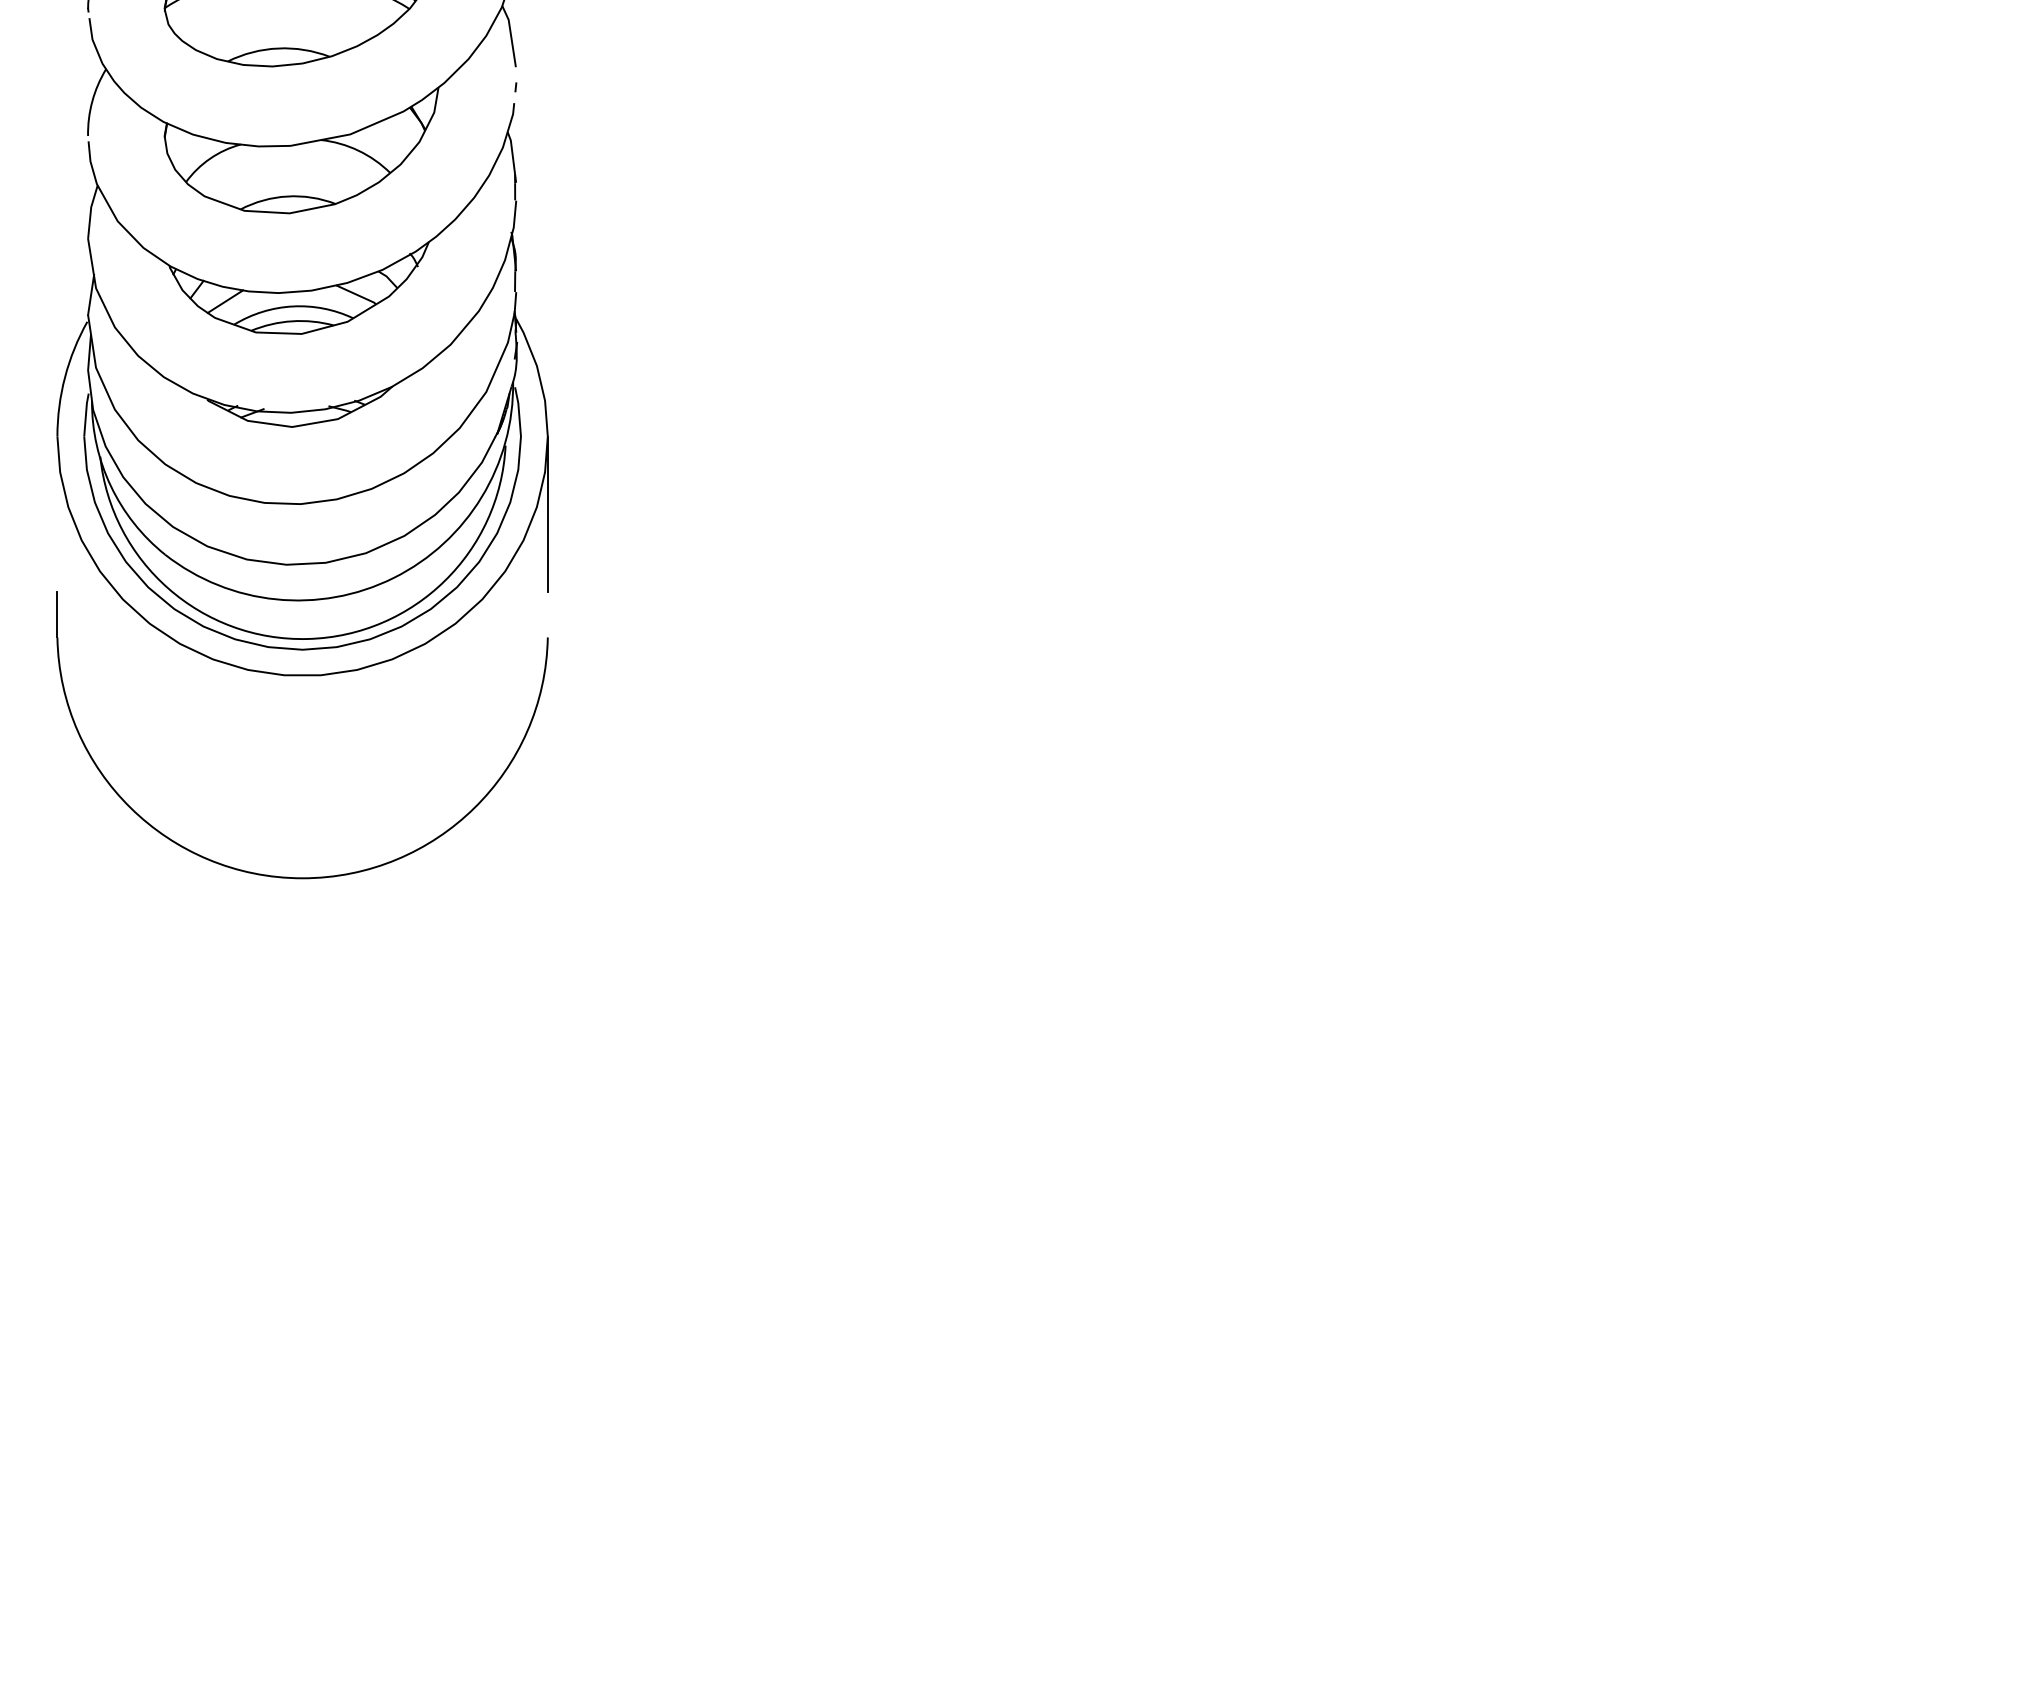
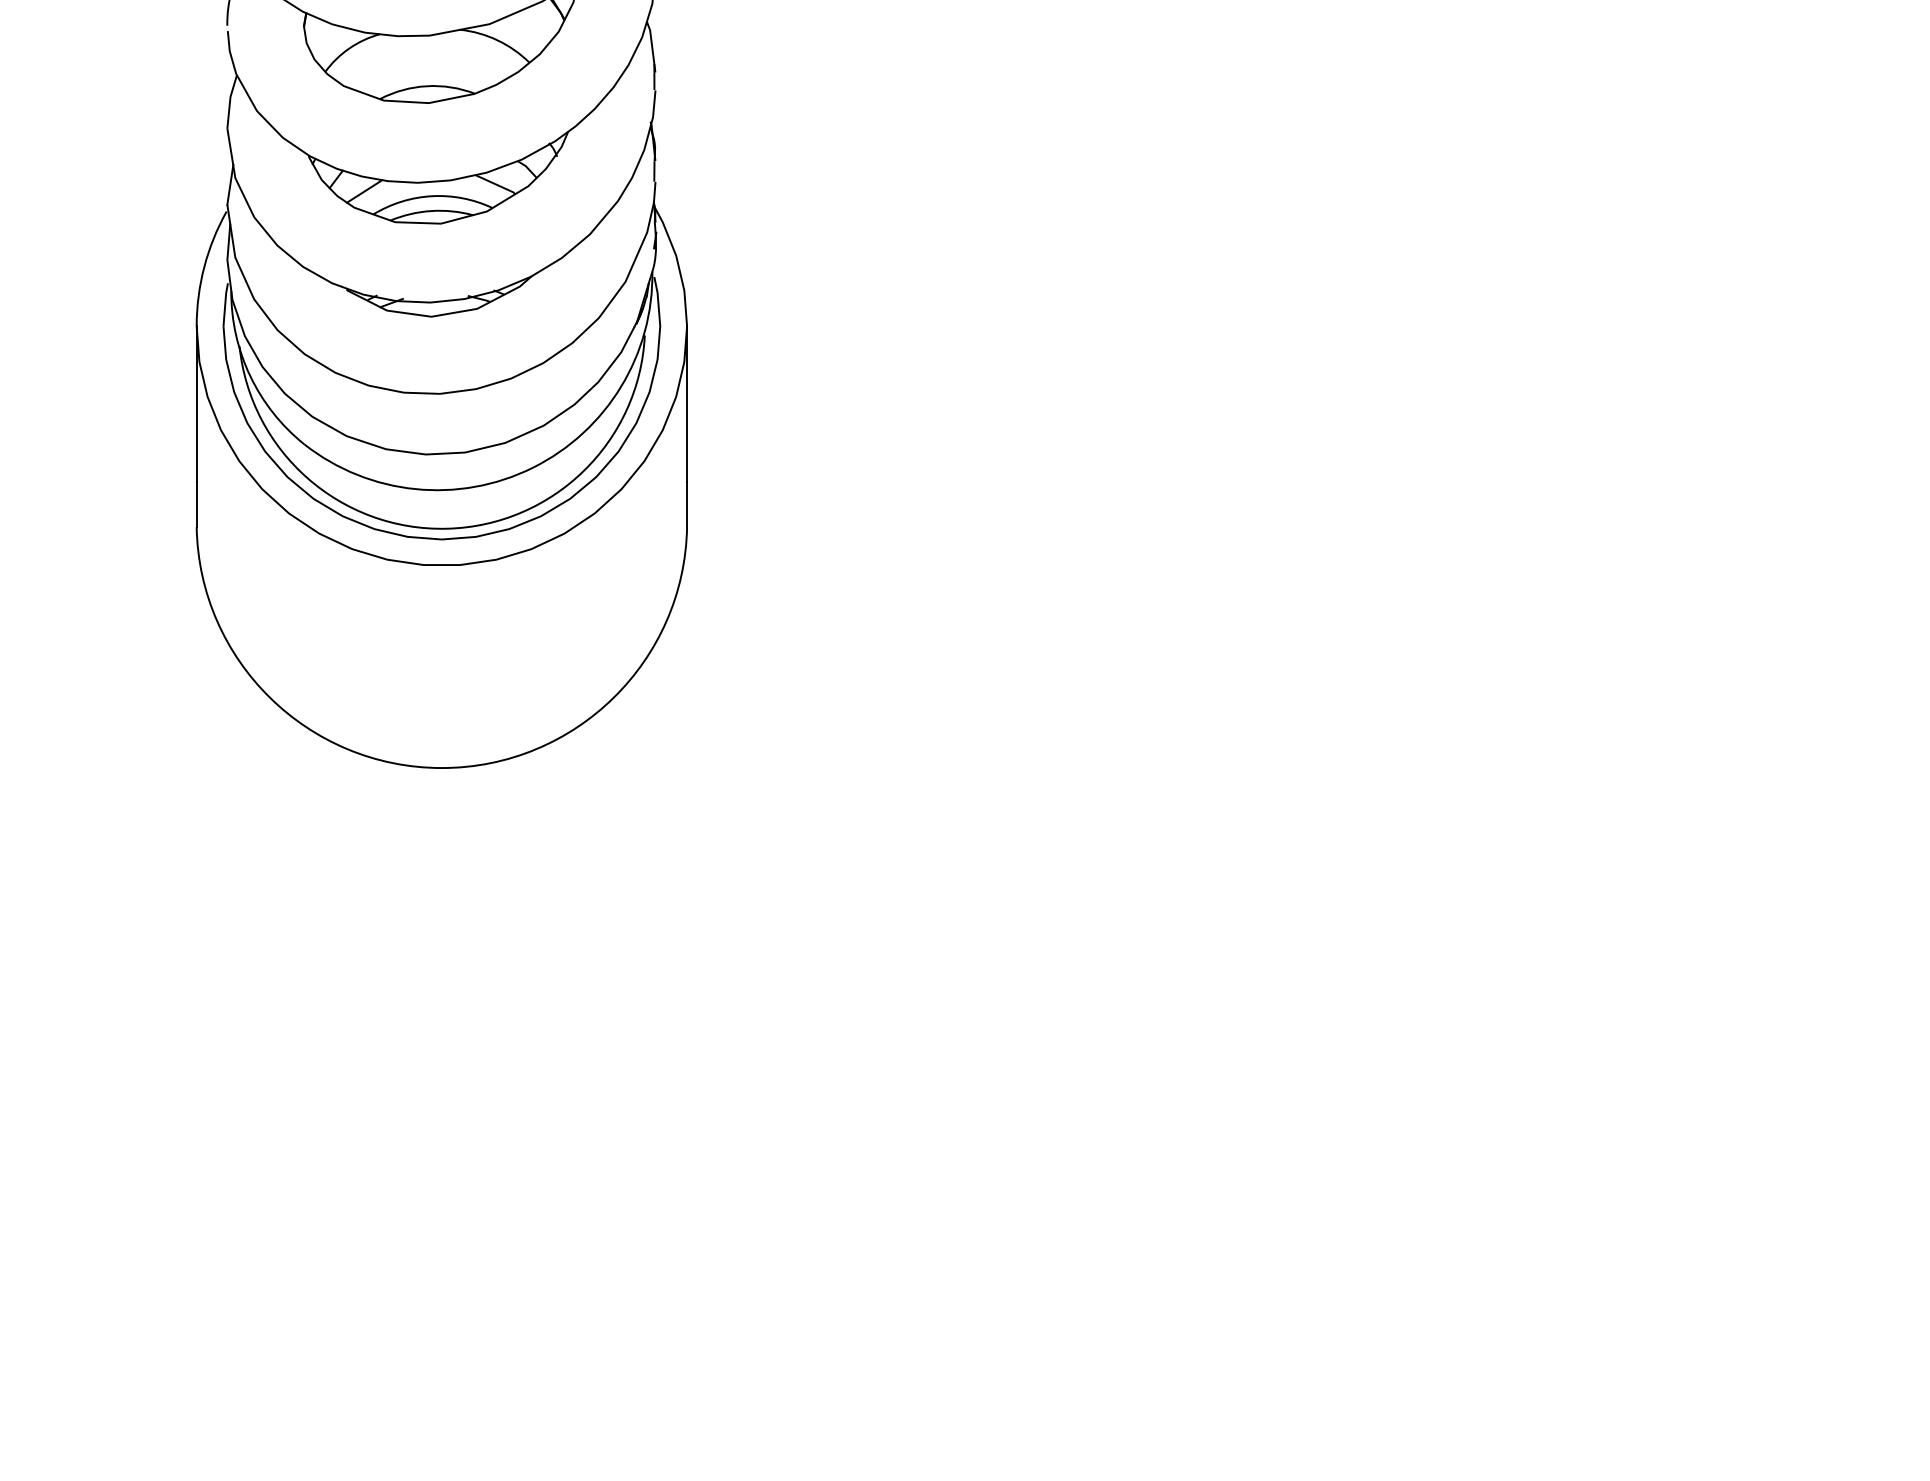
line: (57, 513) -> (196, 403), added
line: (547, 614) -> (686, 504), added

